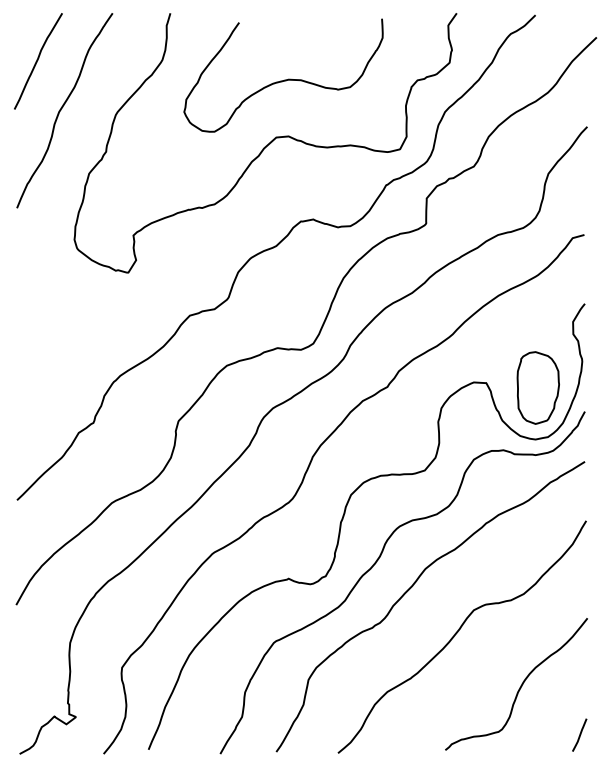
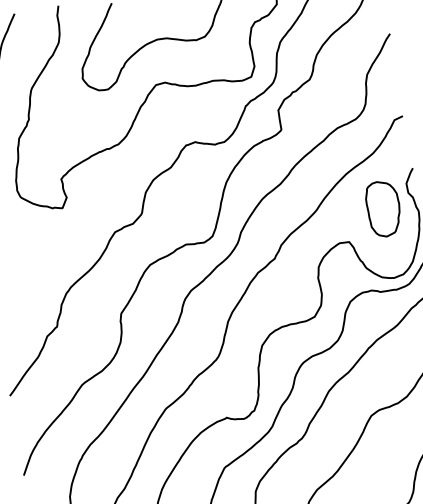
part: (537, 387) -> (383, 208), moved

